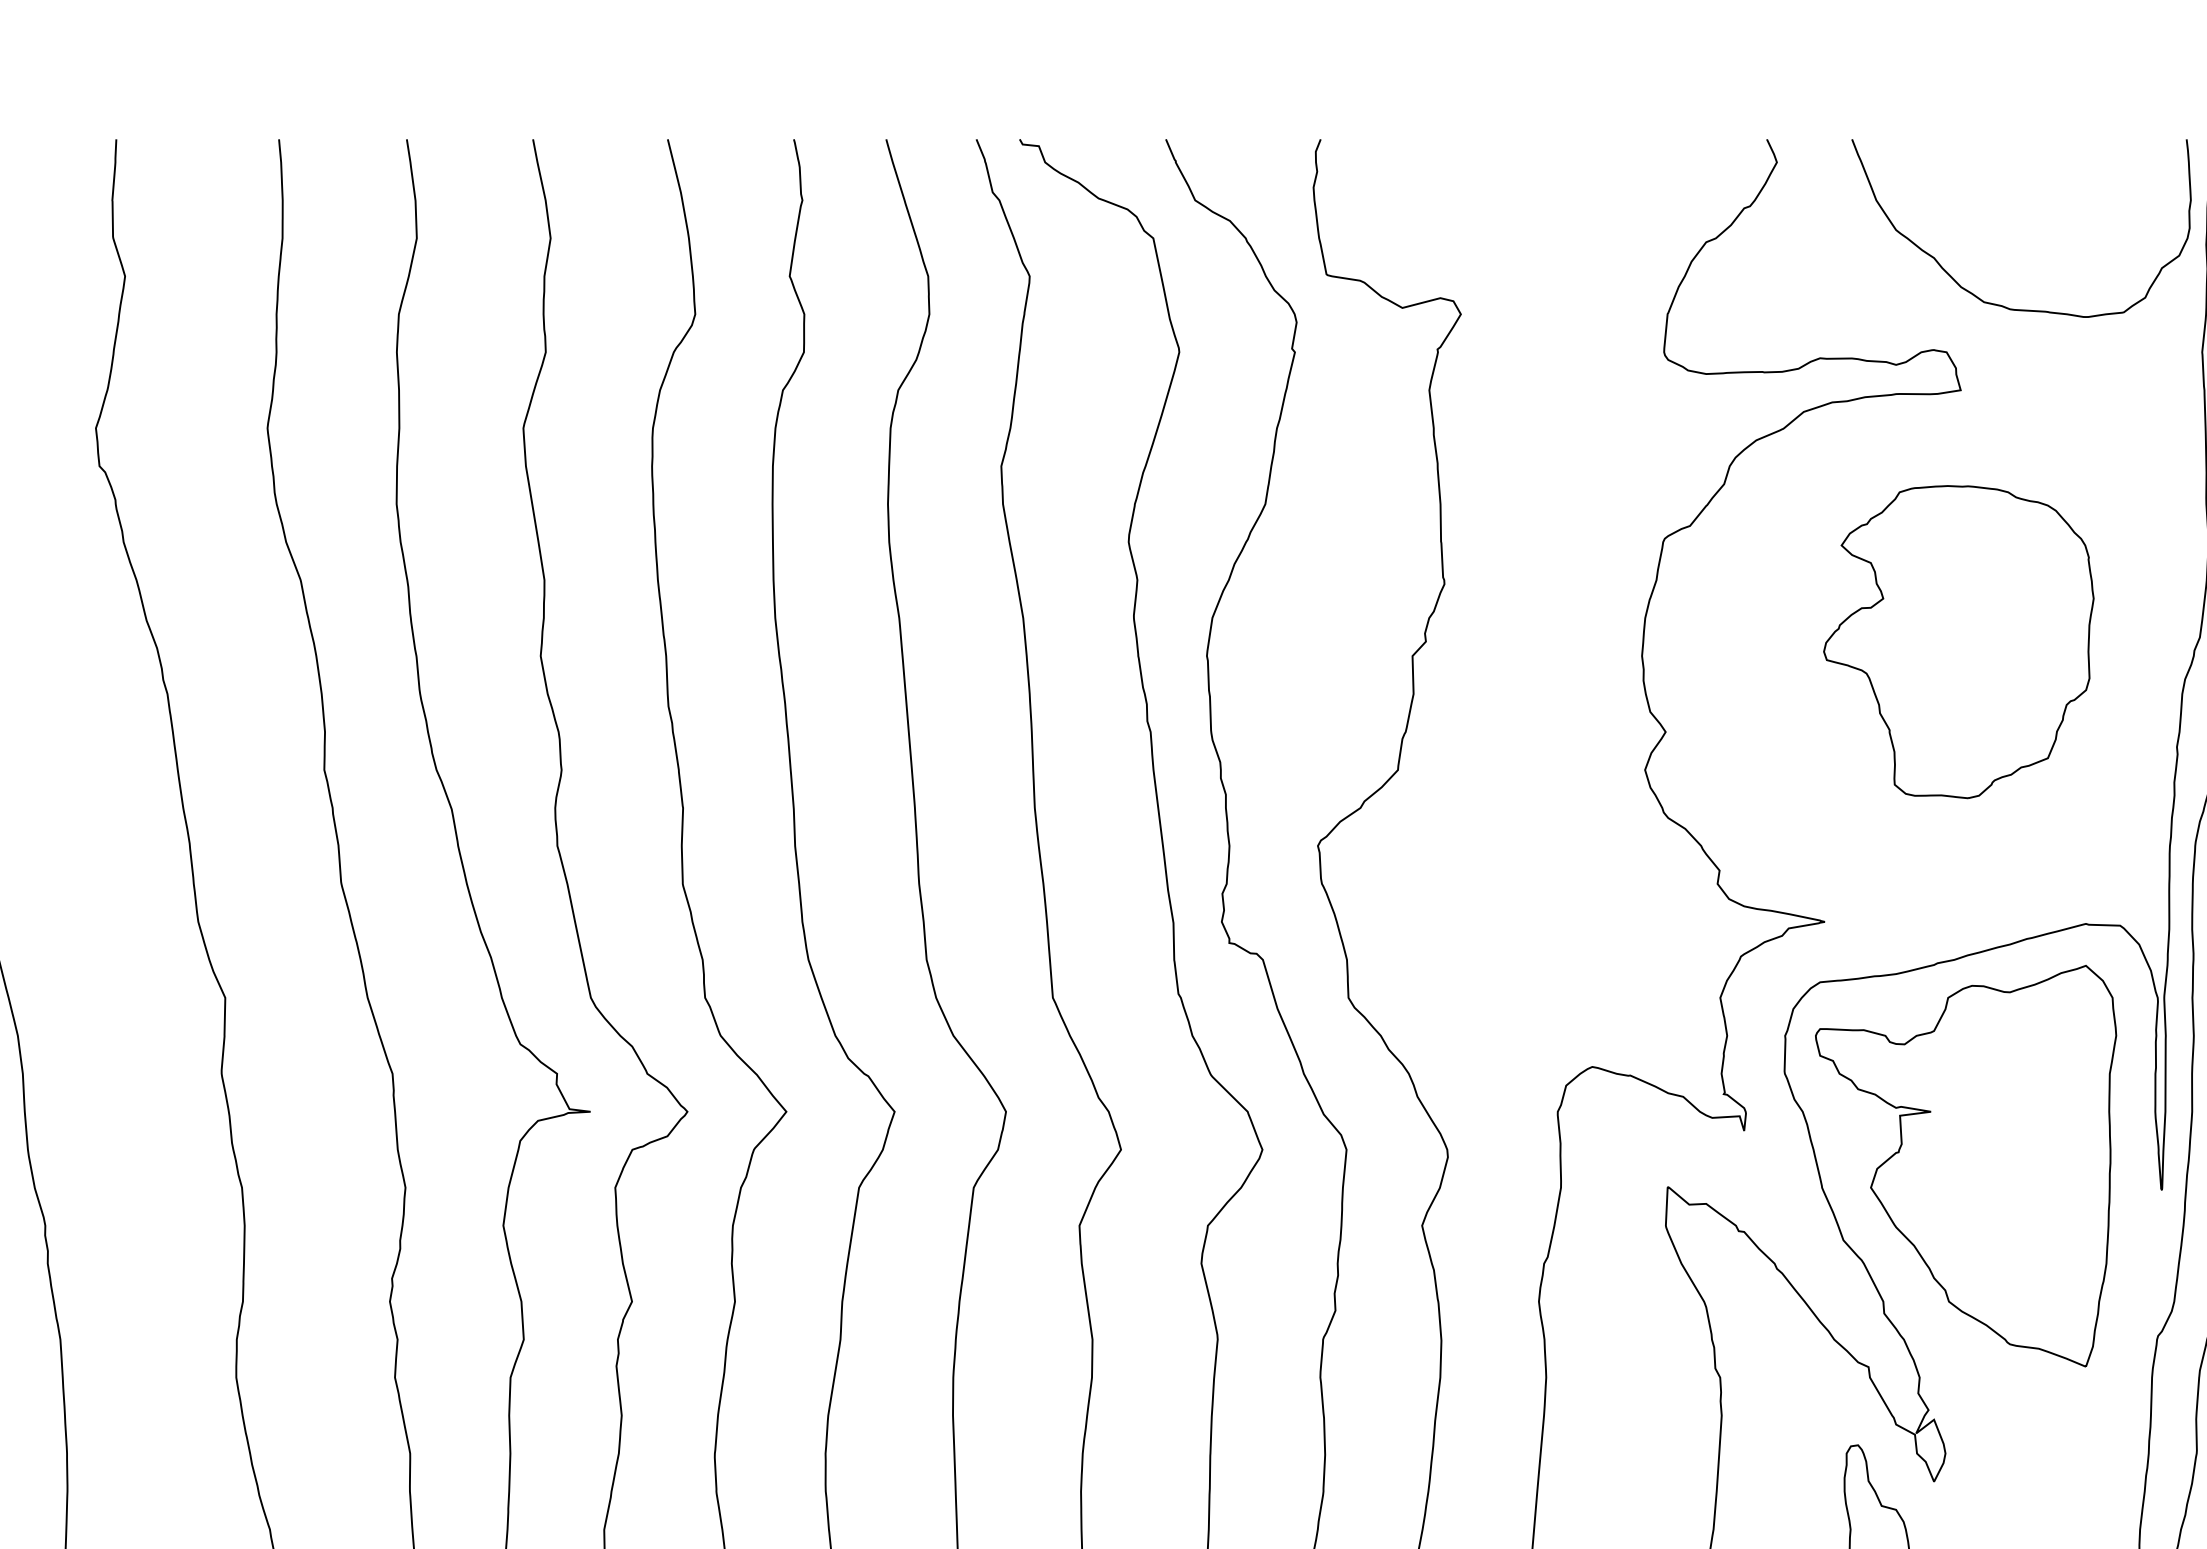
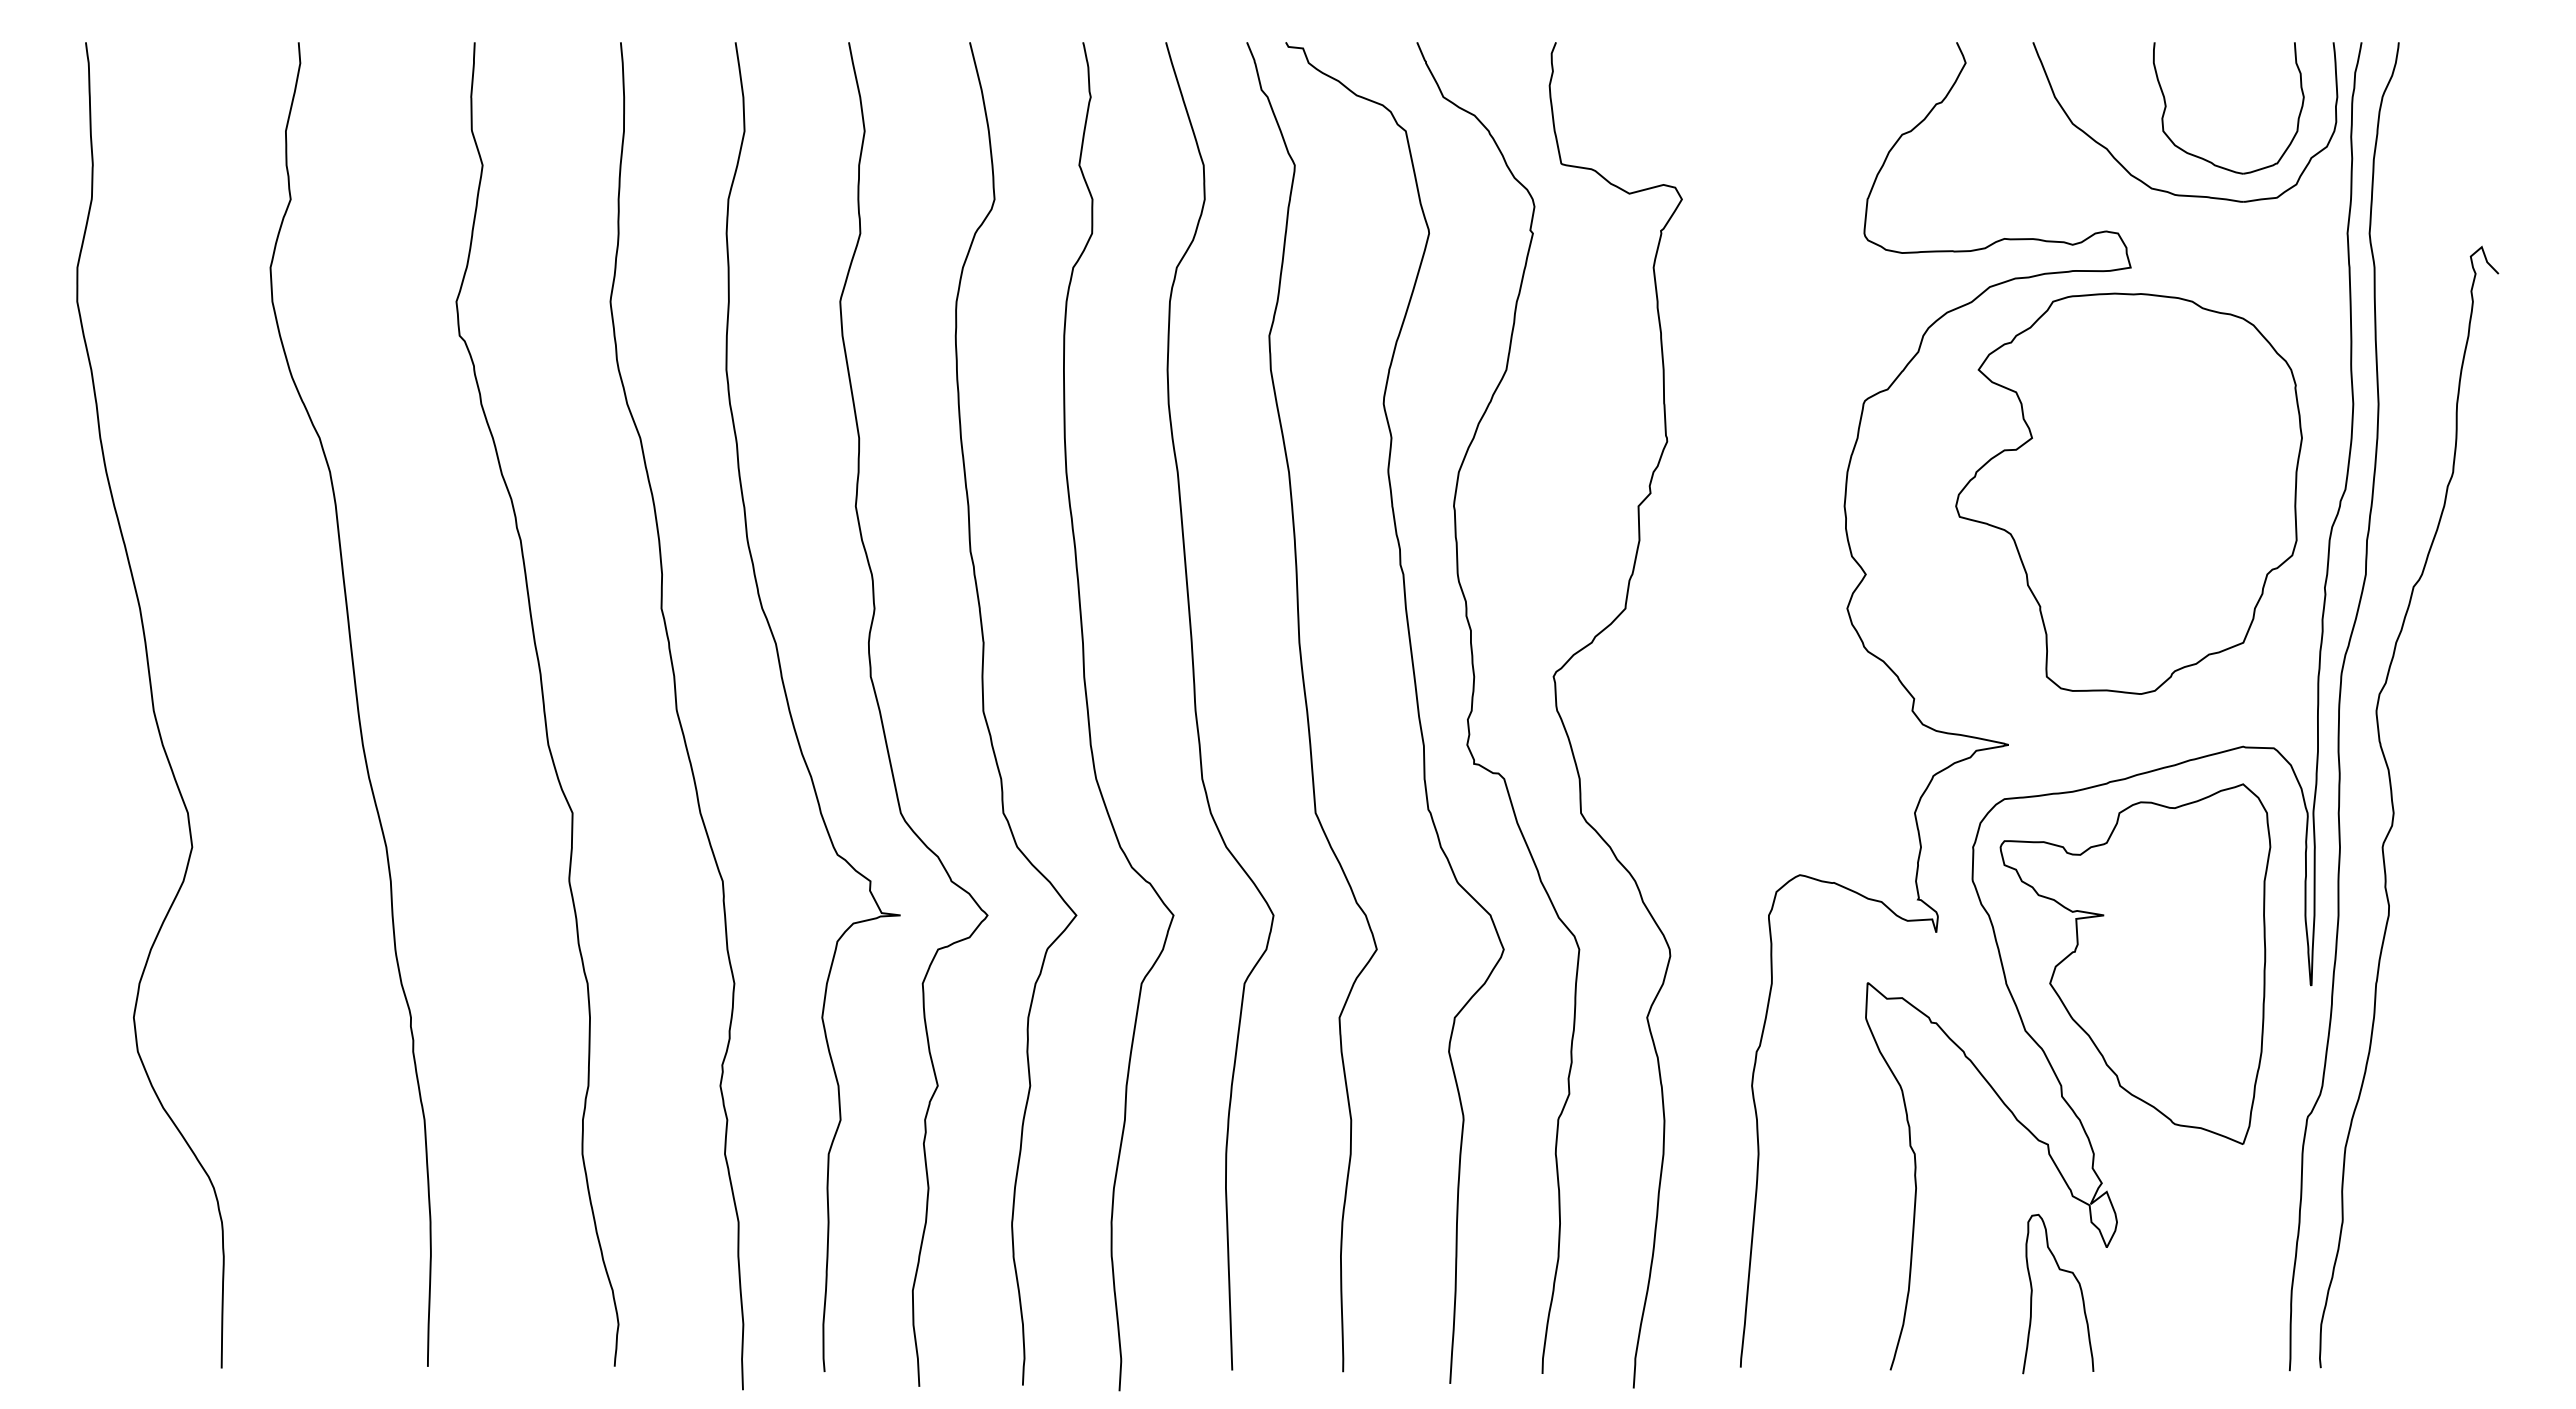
part: (2048, 270) -> (2209, 160), added
part: (1958, 641) -> (2128, 493), size x1.43

